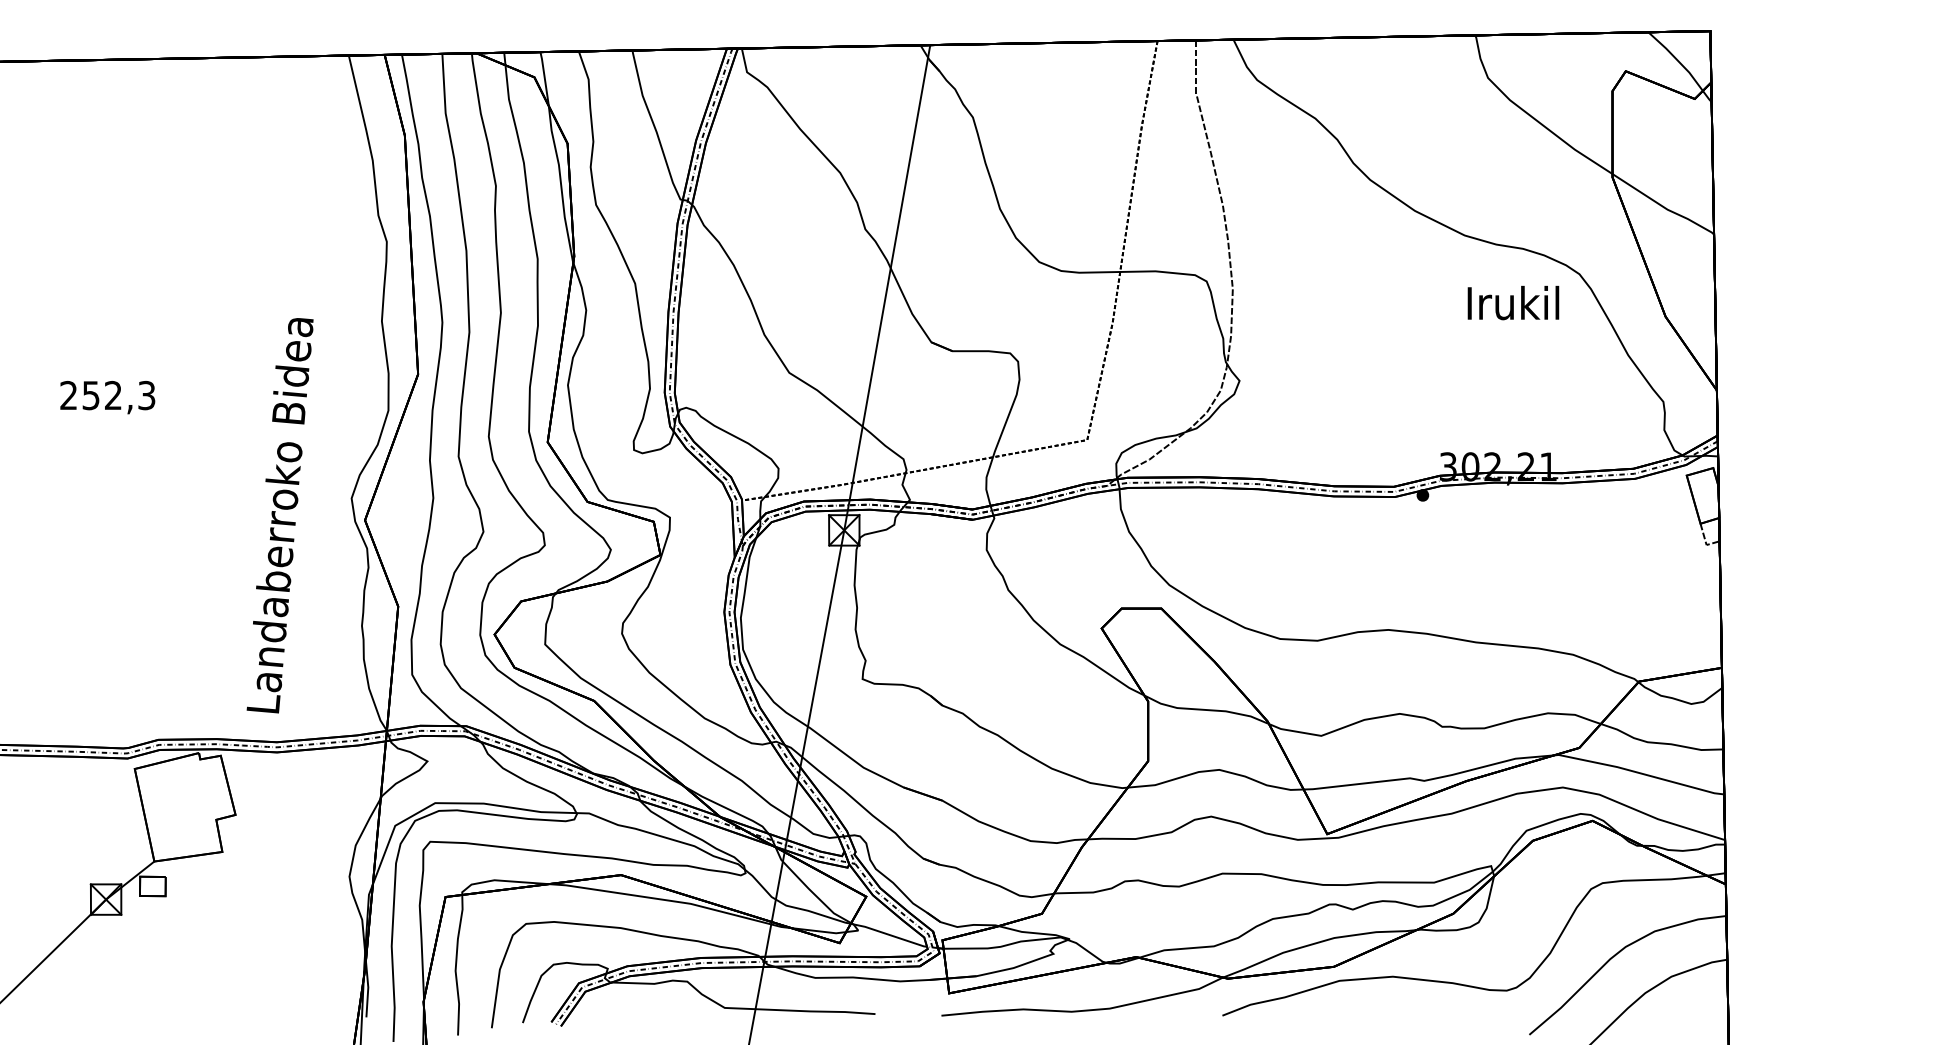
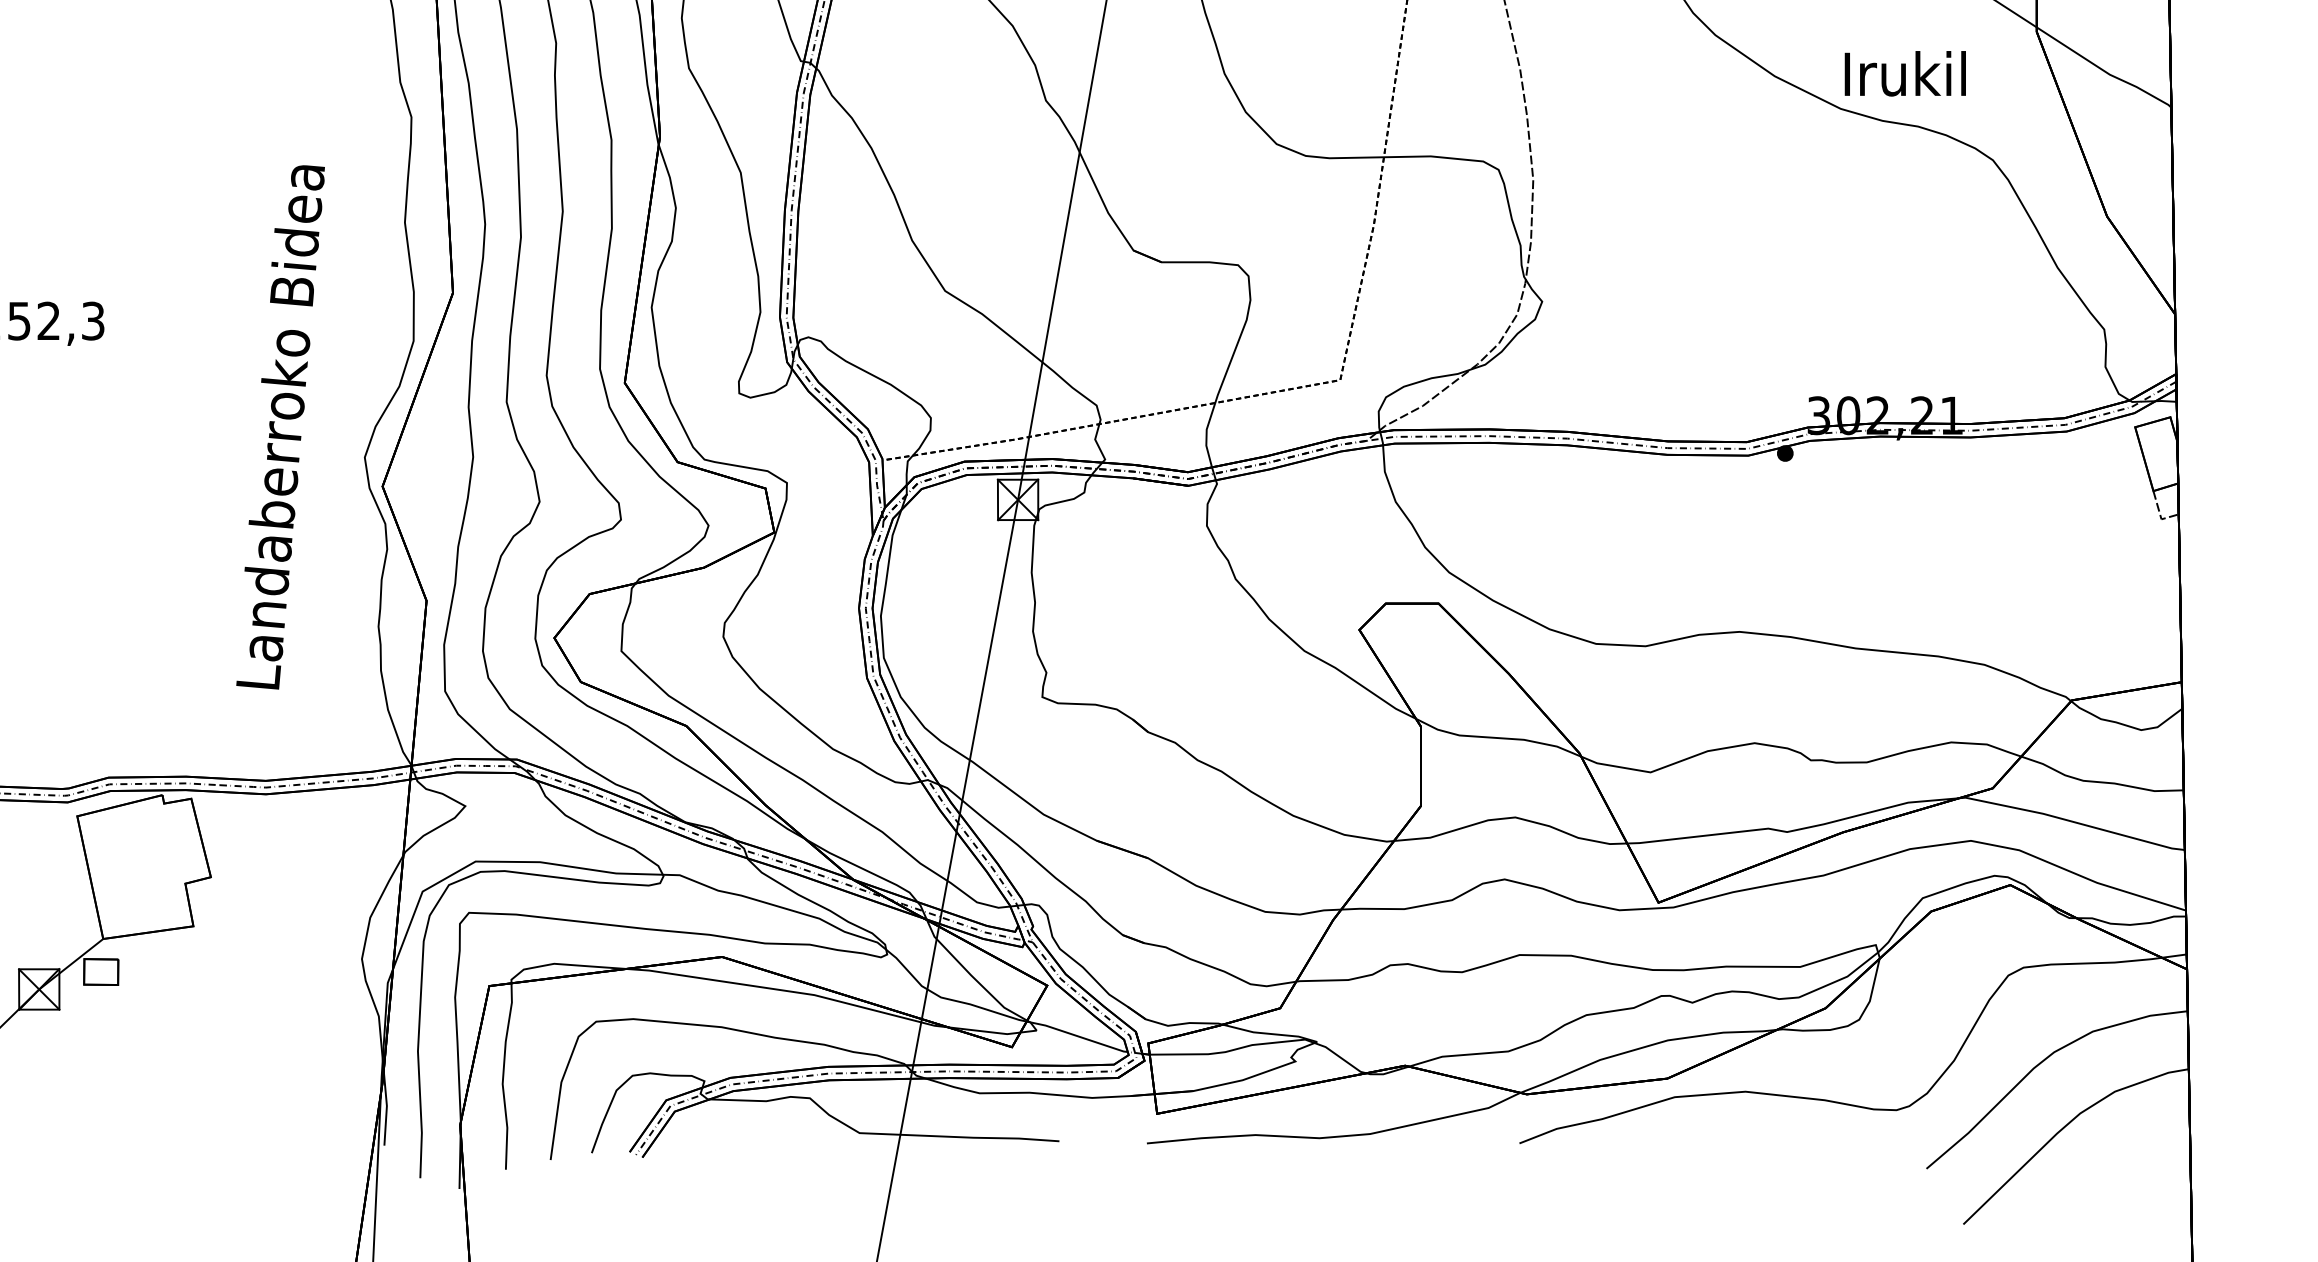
text: (1513, 302) -> (1905, 73), moved
text: (279, 515) -> (279, 427), moved

